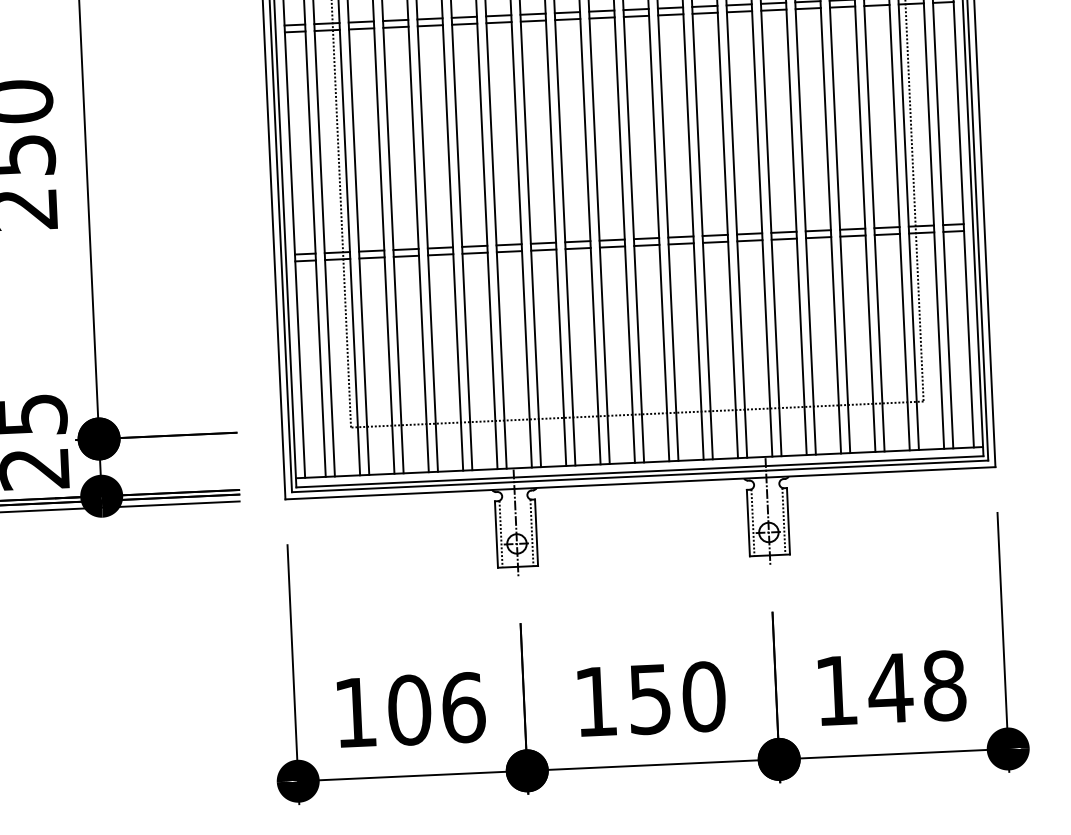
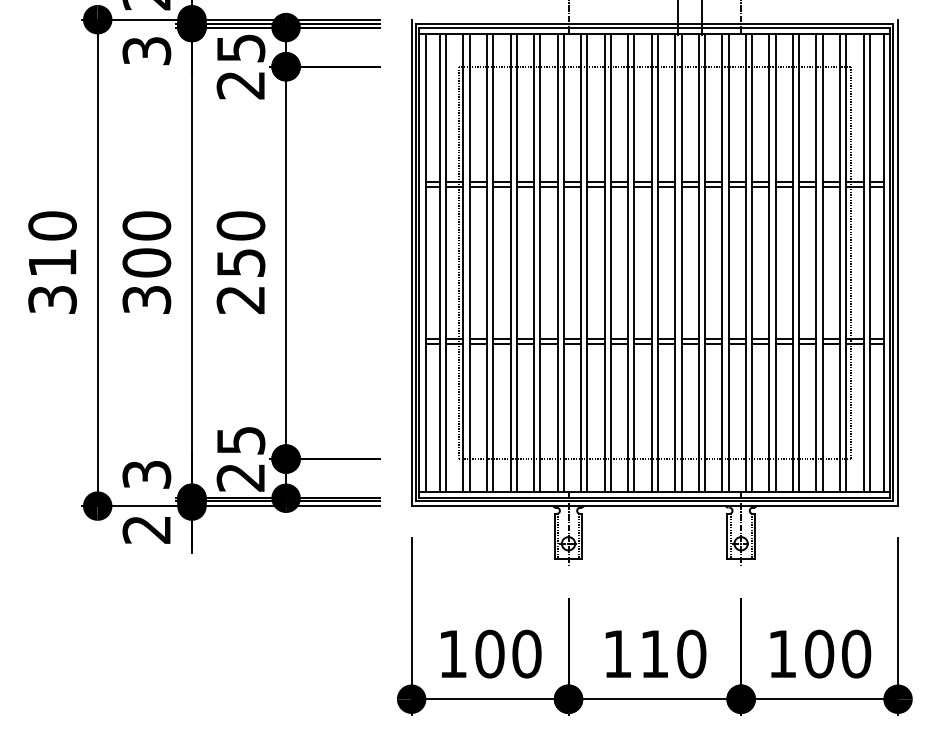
text: (916, 686) -> (837, 653), 148 -> 100
text: (649, 699) -> (654, 654), 150 -> 110
text: (462, 706) -> (526, 653), 106 -> 100

